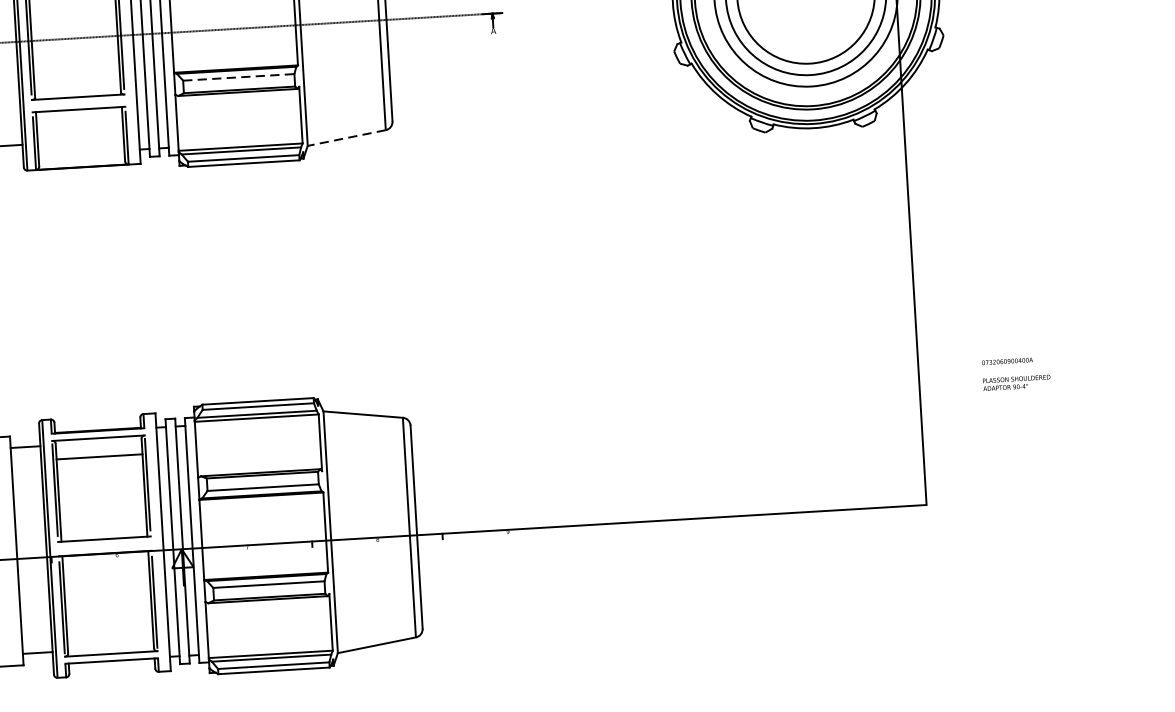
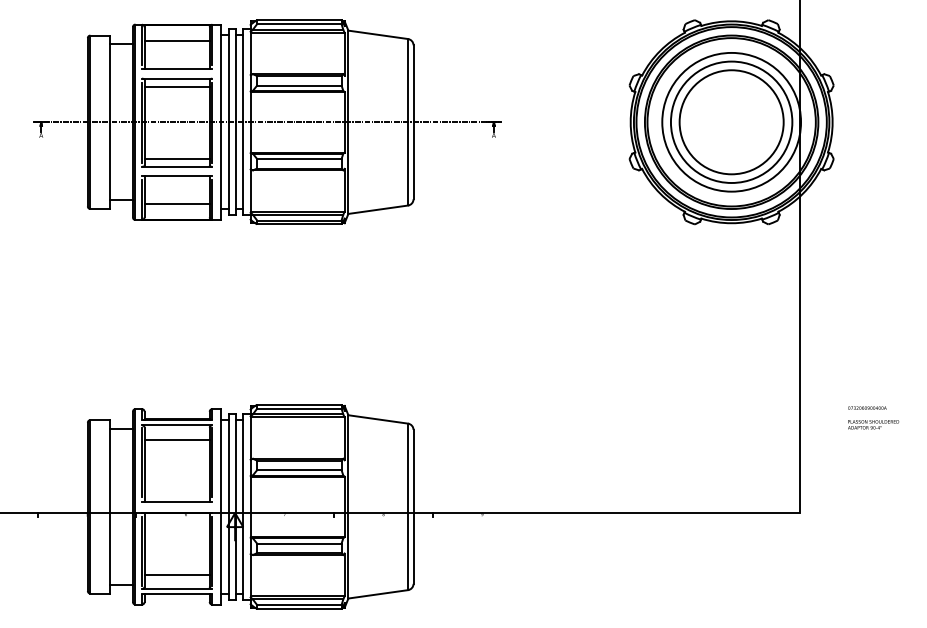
line: (238, 77) -> (299, 159), dashed -> solid
line: (76, 86) -> (176, 158), added
line: (345, 137) -> (377, 209), dashed -> solid
line: (80, 145) -> (176, 203), added
line: (109, 634) -> (176, 574), added

